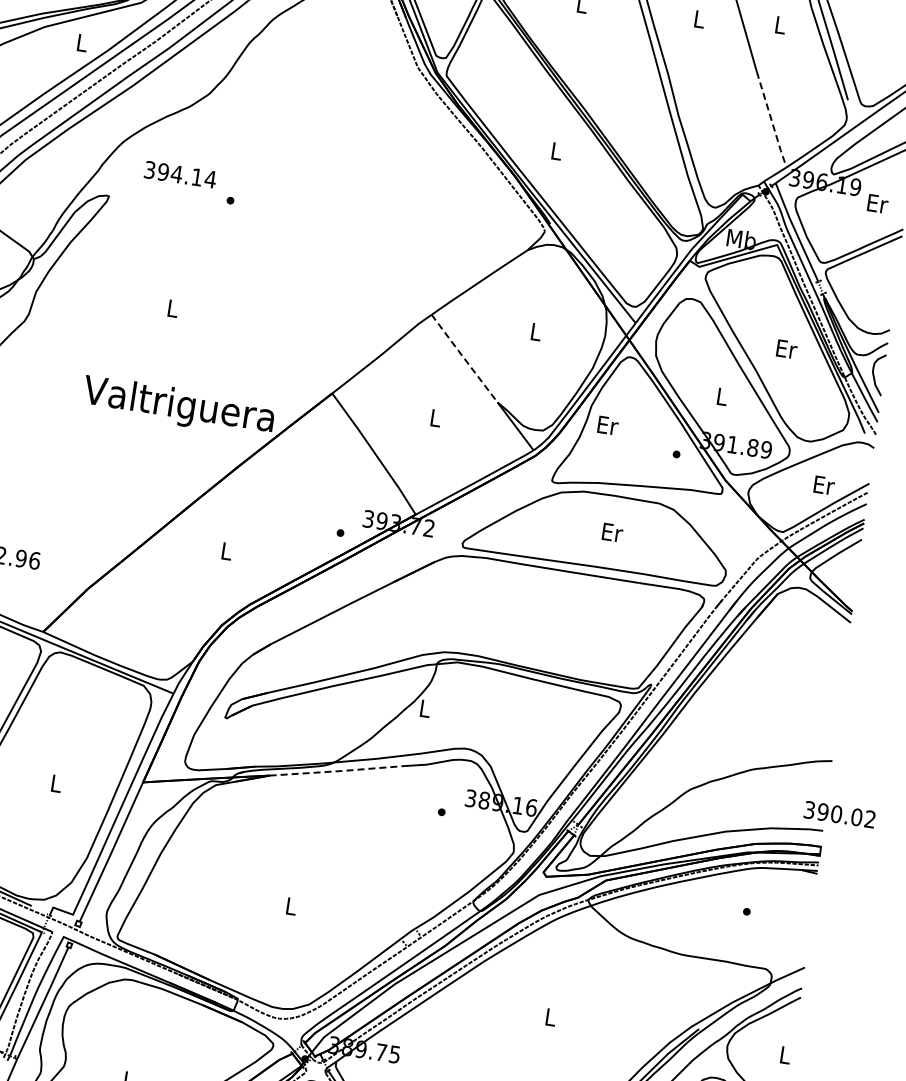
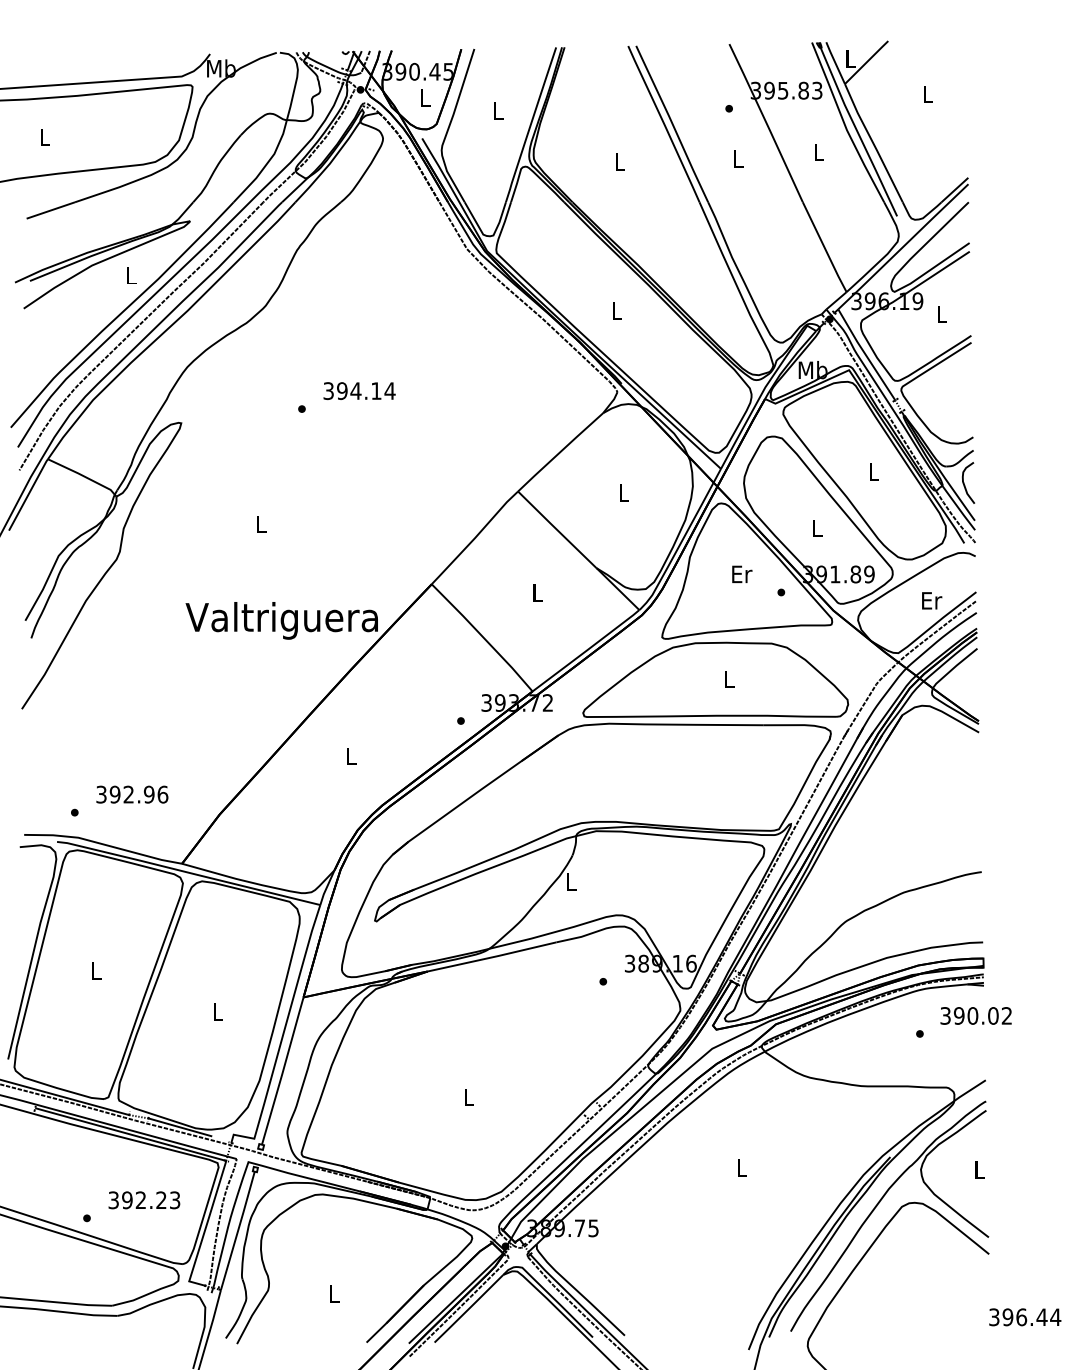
line: (771, 119) -> (824, 247), dashed -> solid
text: (180, 174) -> (359, 390), moved
text: (878, 203) -> (942, 313), Er -> L
text: (787, 348) -> (874, 471), Er -> L
line: (463, 358) -> (556, 529), dashed -> solid
text: (608, 424) -> (742, 573), moved
text: (613, 532) -> (730, 679), Er -> L
line: (335, 771) -> (492, 957), dashed -> solid
text: (839, 814) -> (975, 1015), moved

